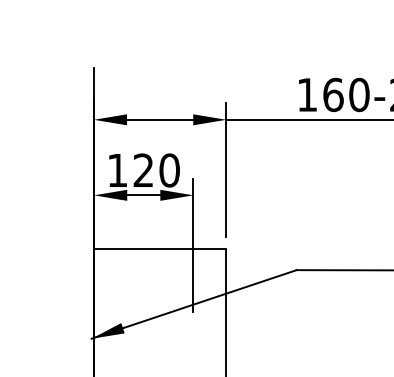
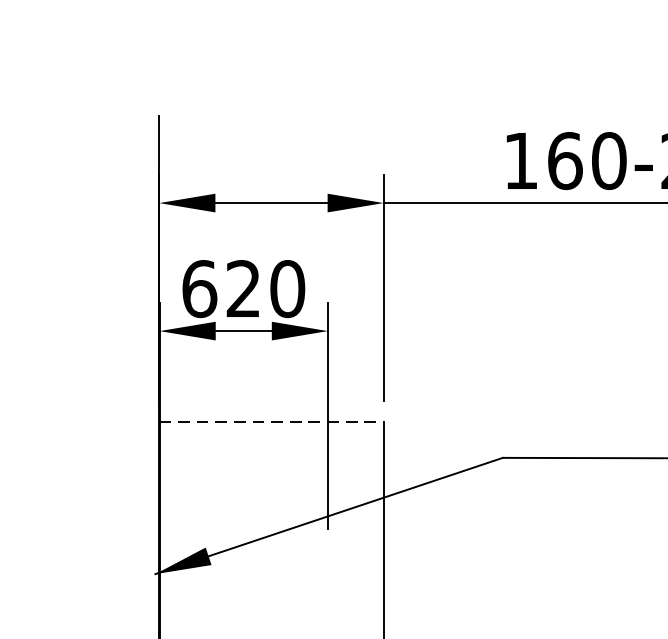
text: (117, 170) -> (199, 288), 120 -> 620
line: (160, 249) -> (272, 422), solid -> dashed

